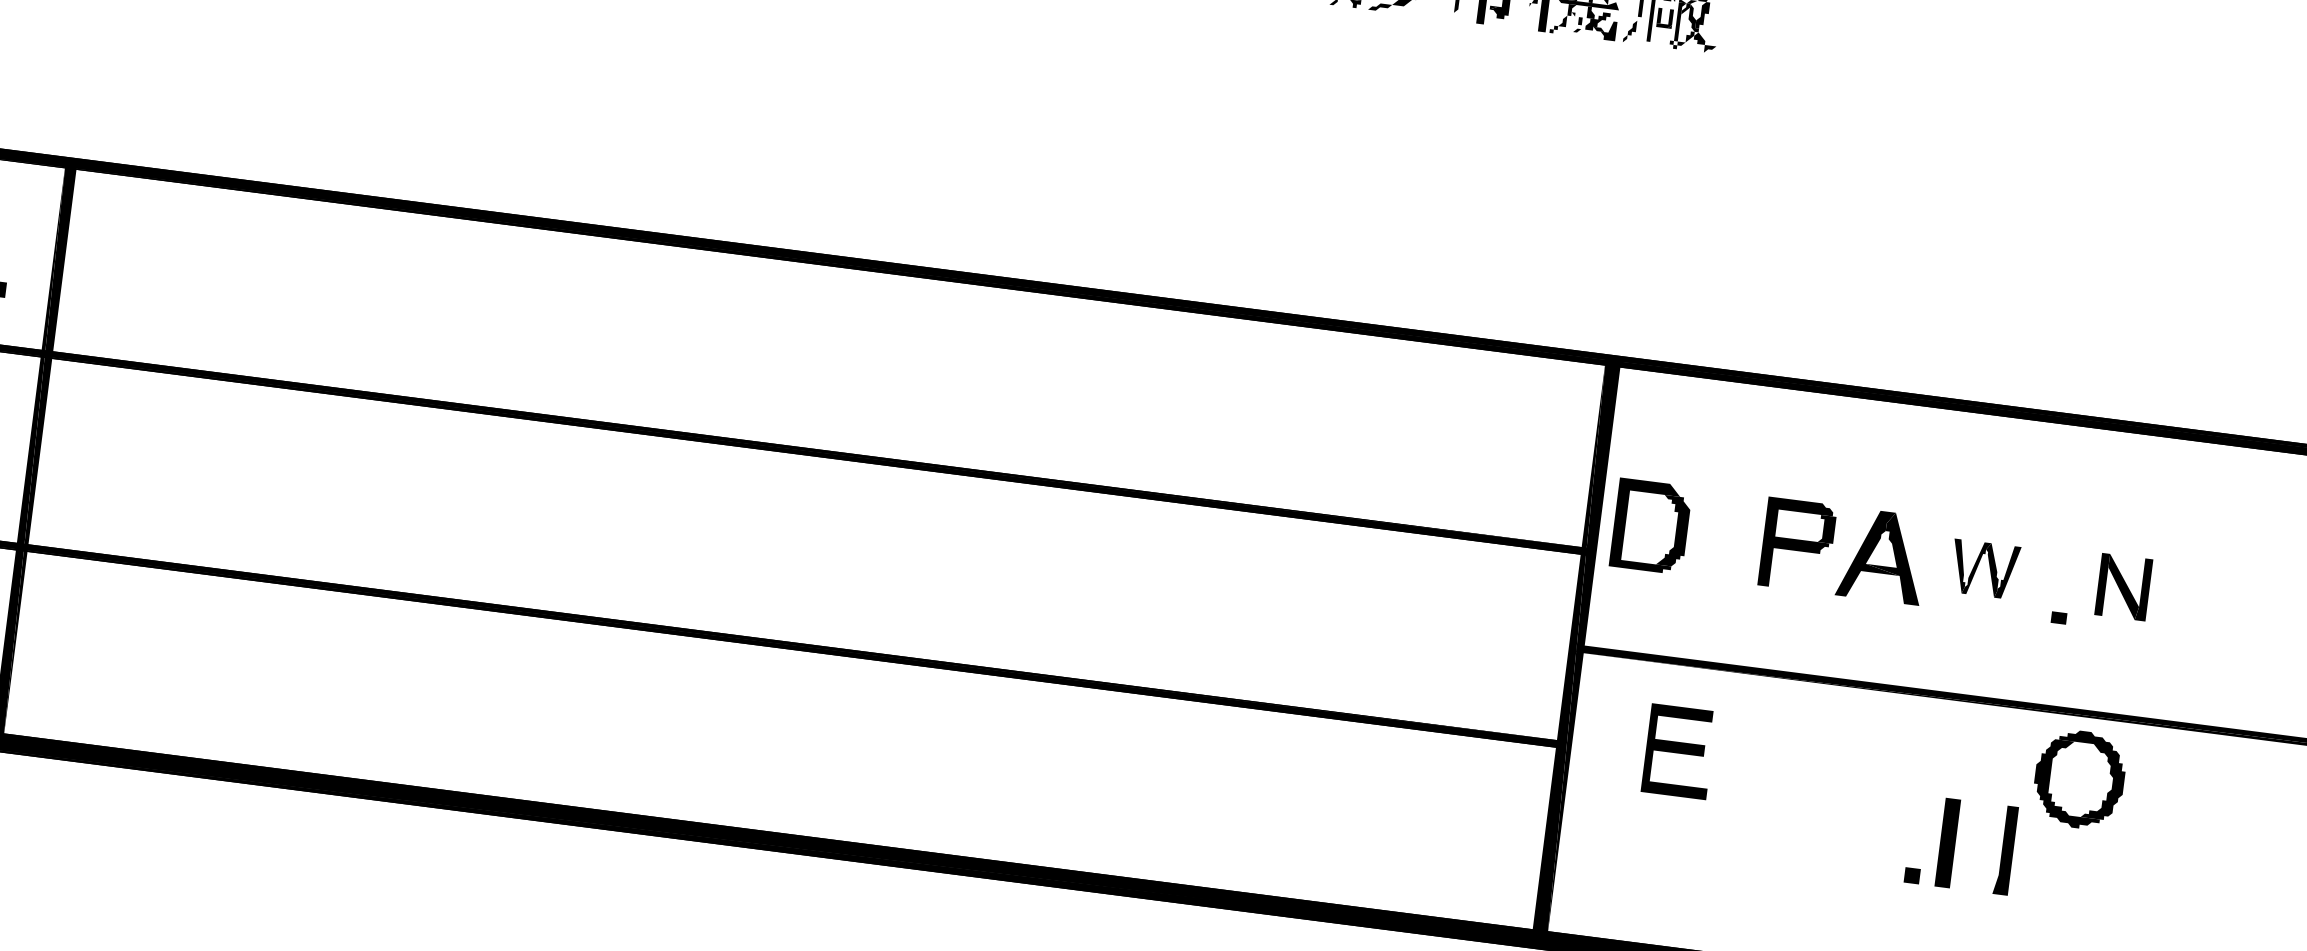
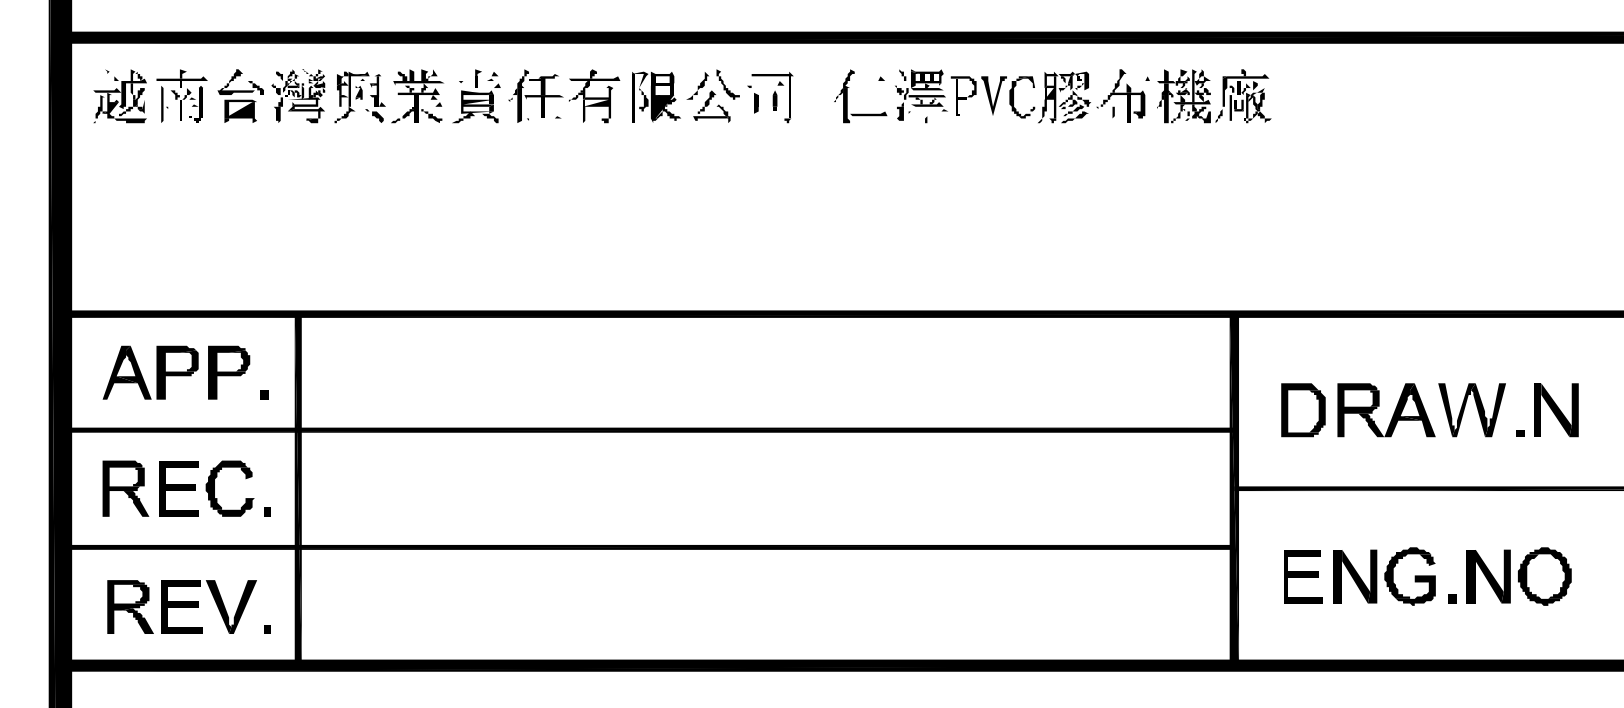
part: (1650, 526) -> (1303, 410), moved
part: (1983, 569) -> (1471, 410), size x1.67
fill: (1810, 572) -> (1368, 425), added
part: (2123, 587) -> (1556, 410), size x1.43
part: (1679, 751) -> (1303, 576), moved
part: (2079, 779) -> (1544, 576), moved
part: (1805, 824) -> (1384, 576), added
fill: (1978, 846) -> (1489, 576), added

